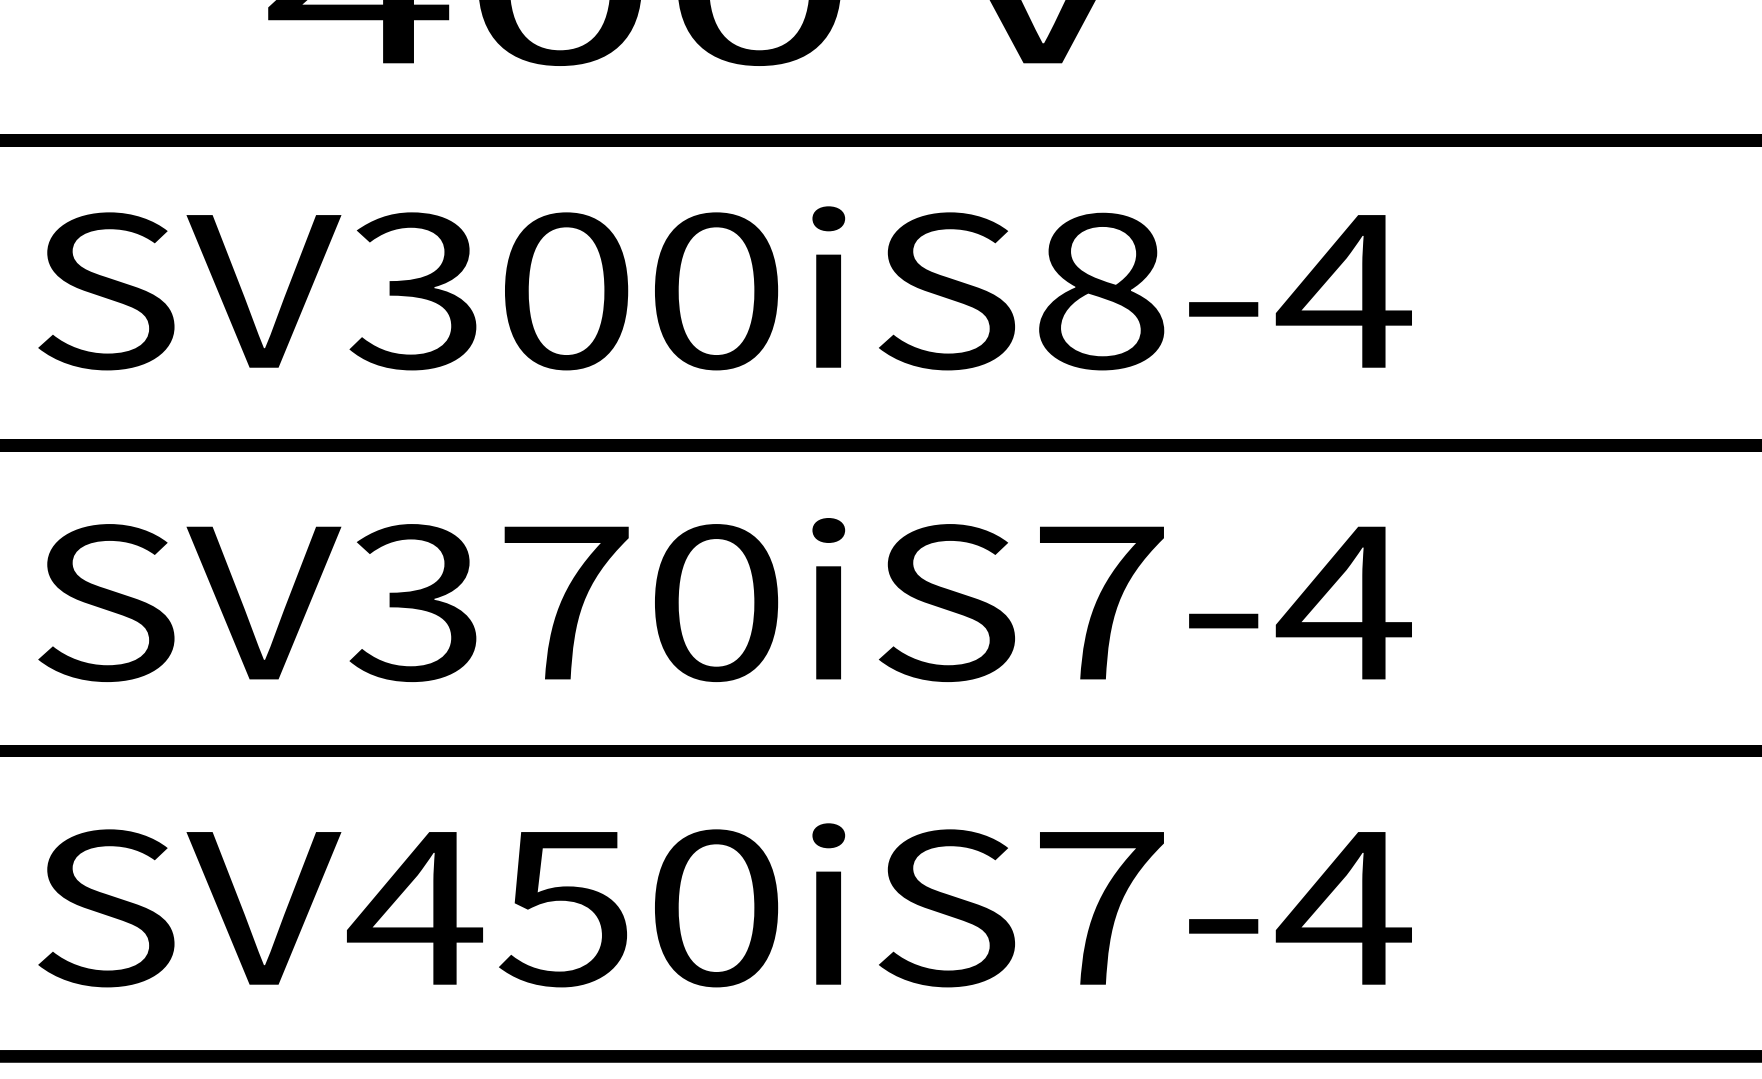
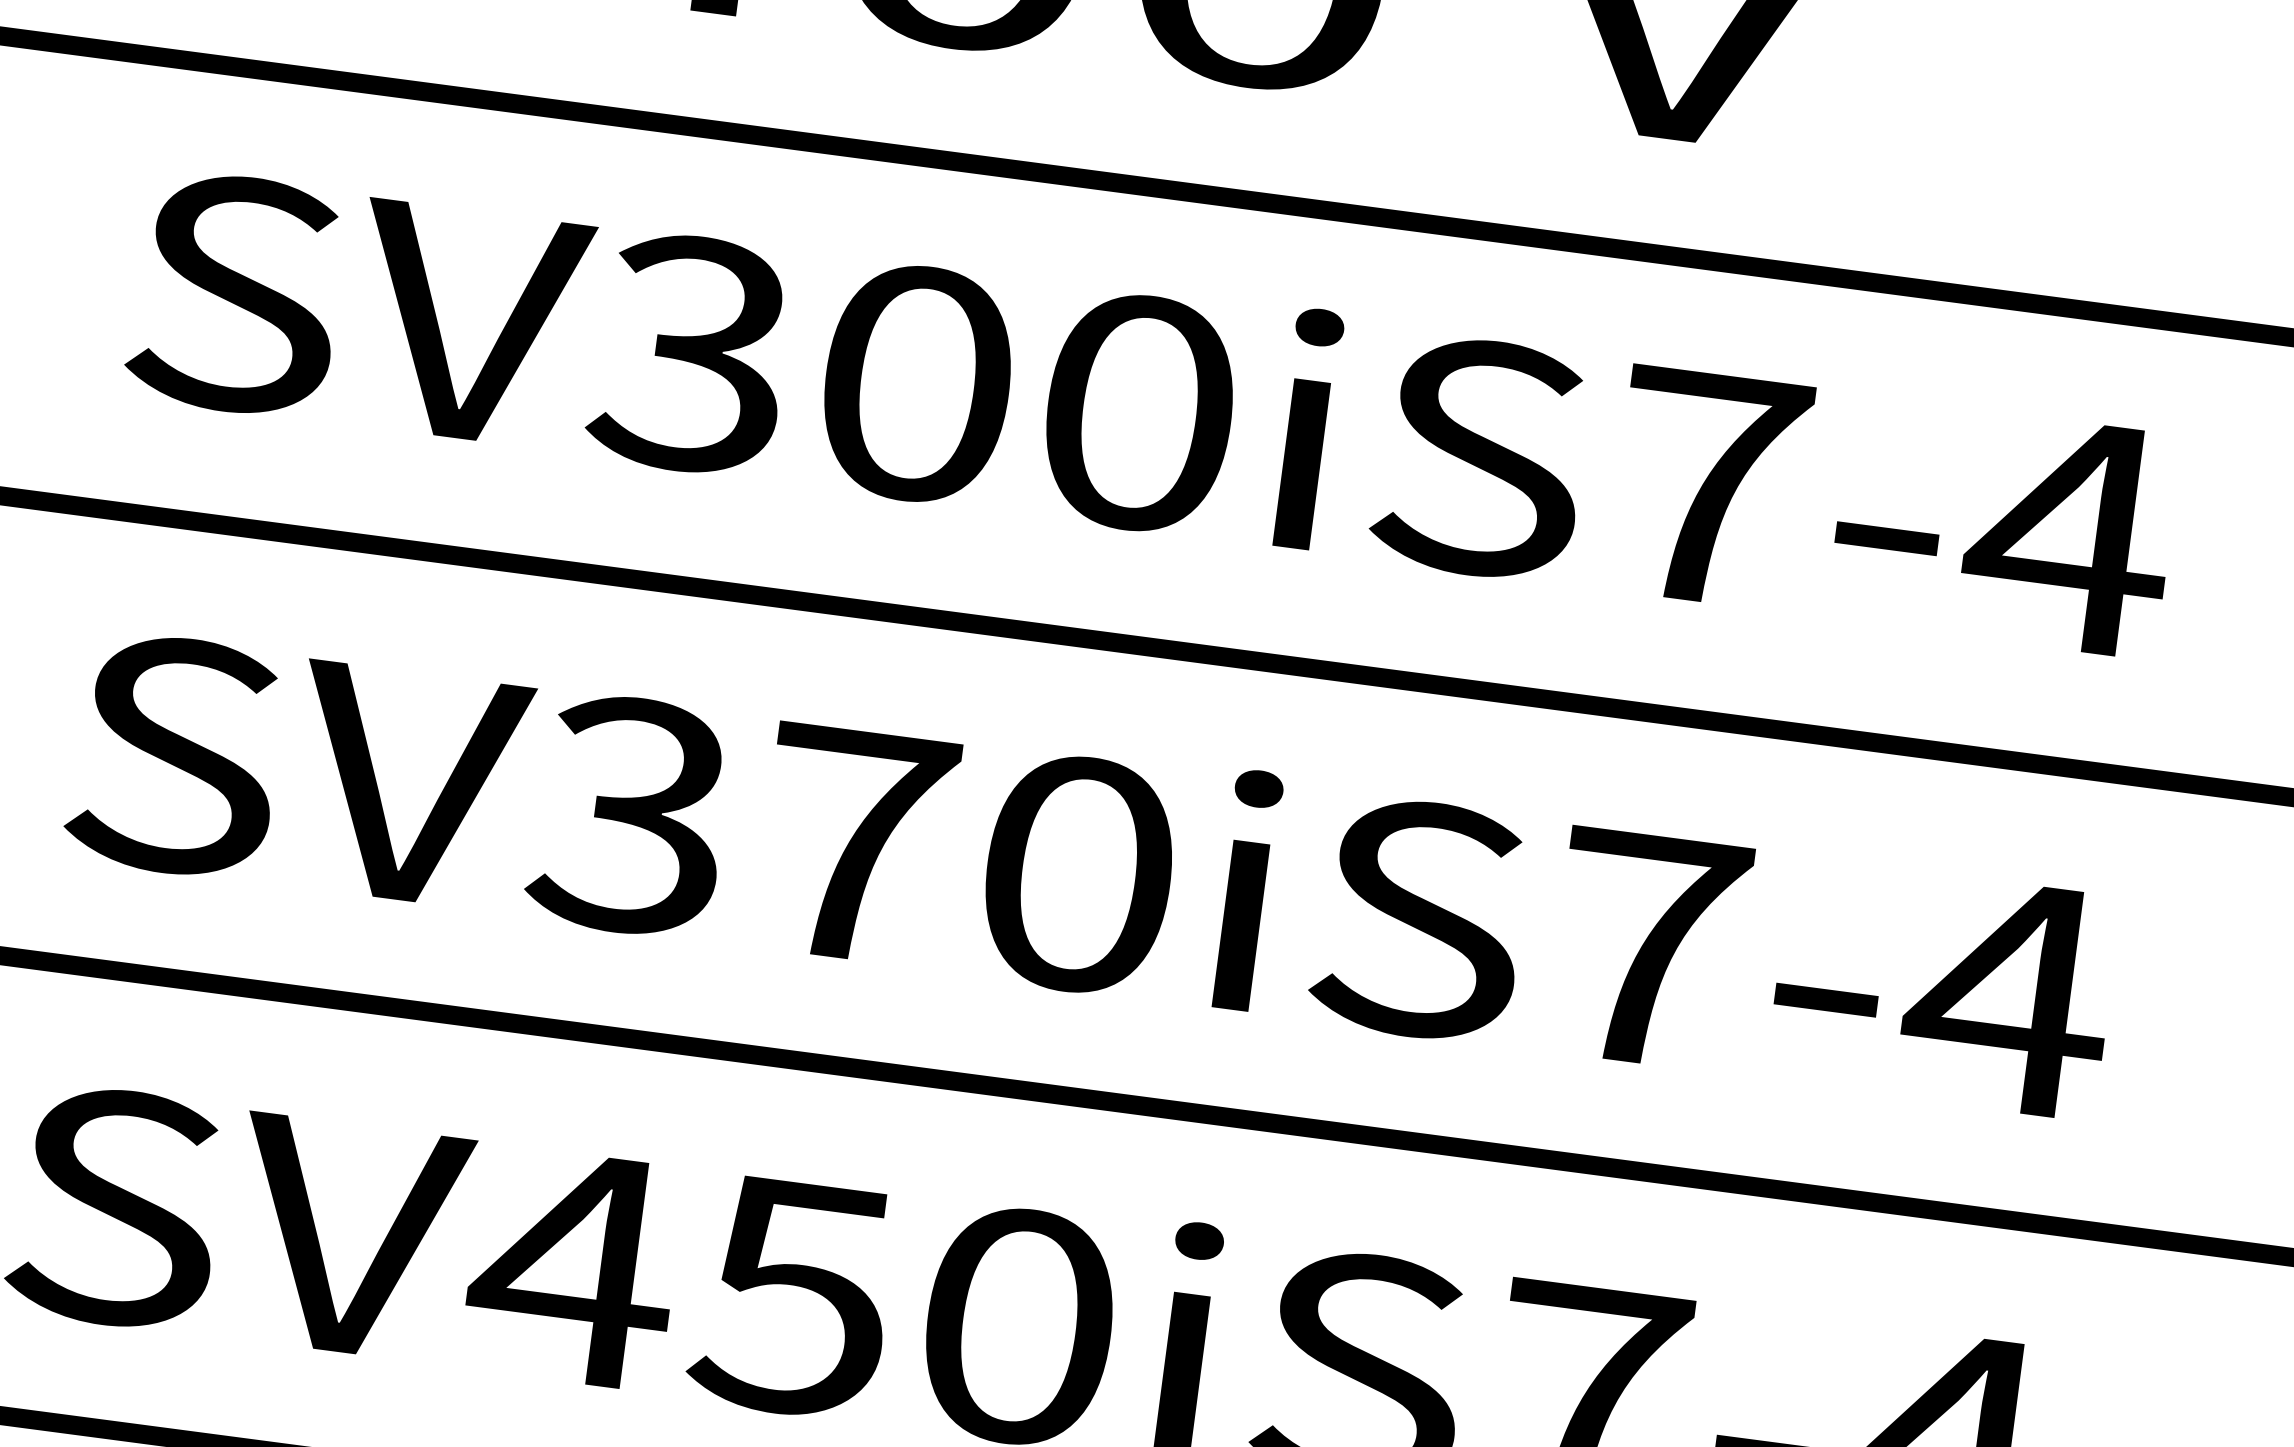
text: (1101, 291) -> (1709, 488), SV300iS8-4 -> SV300iS7-4

